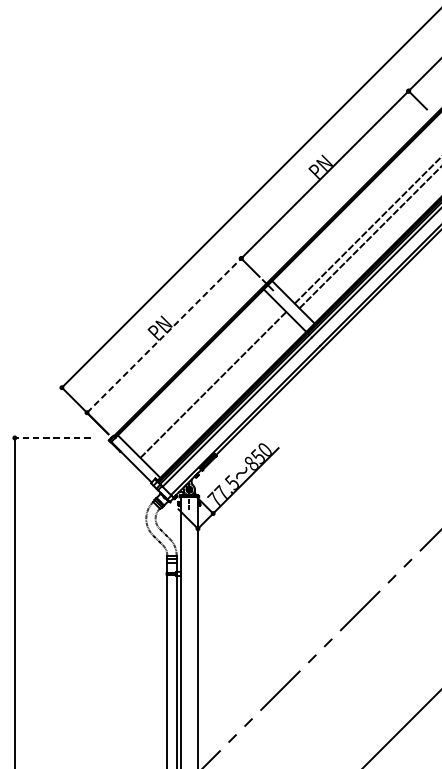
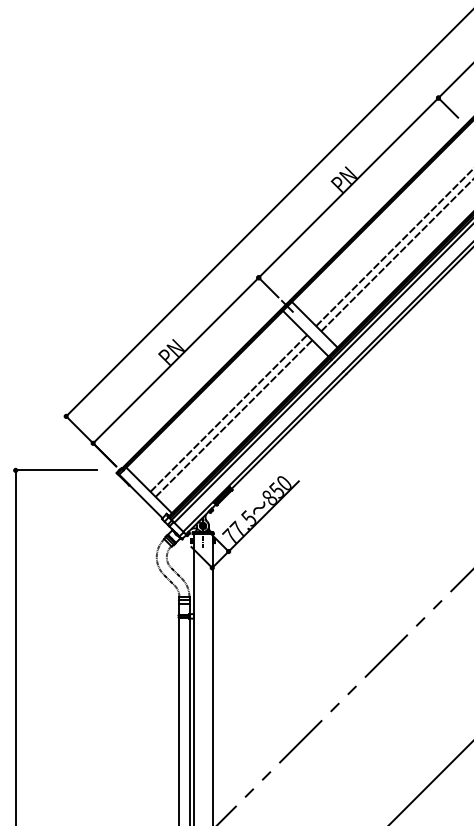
line: (164, 335) -> (176, 360), dashed -> solid
line: (217, 389) -> (233, 418), added
line: (52, 438) -> (56, 470), dashed -> solid

